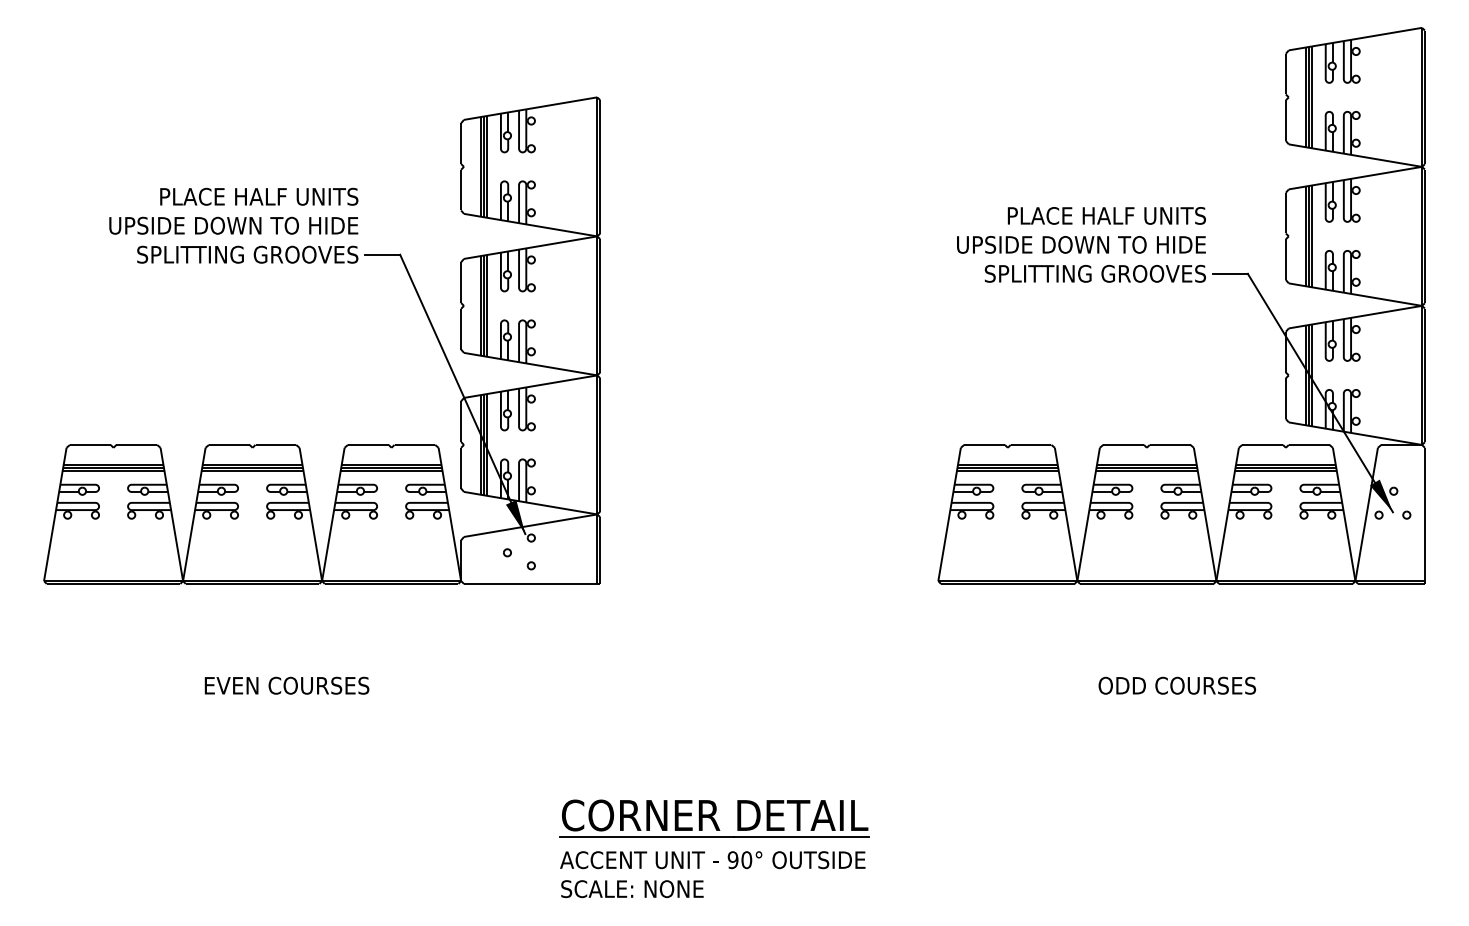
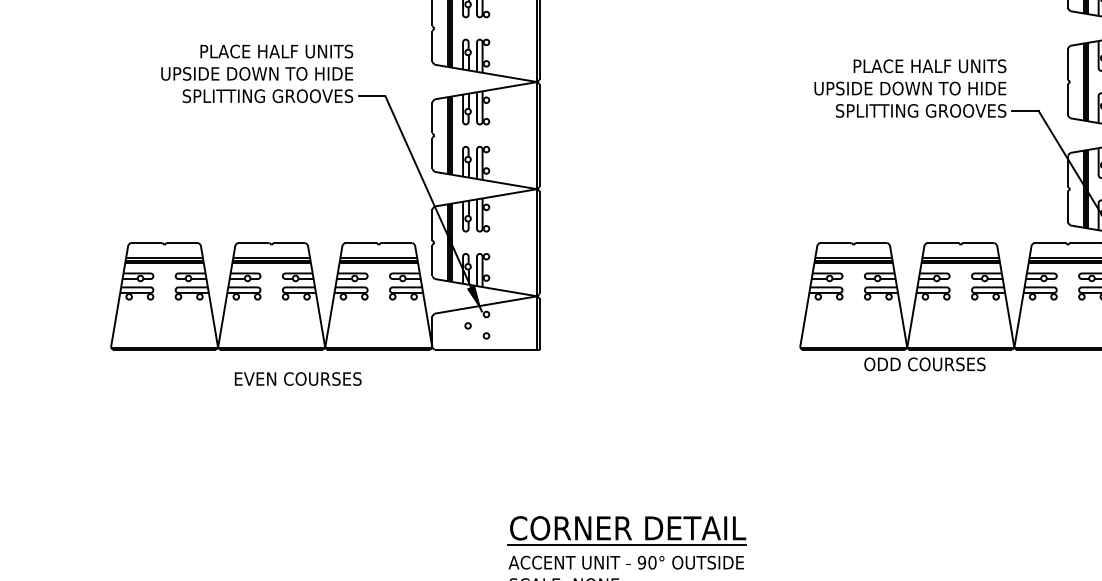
text: (286, 685) -> (297, 378), moved
text: (1177, 685) -> (925, 364), moved

